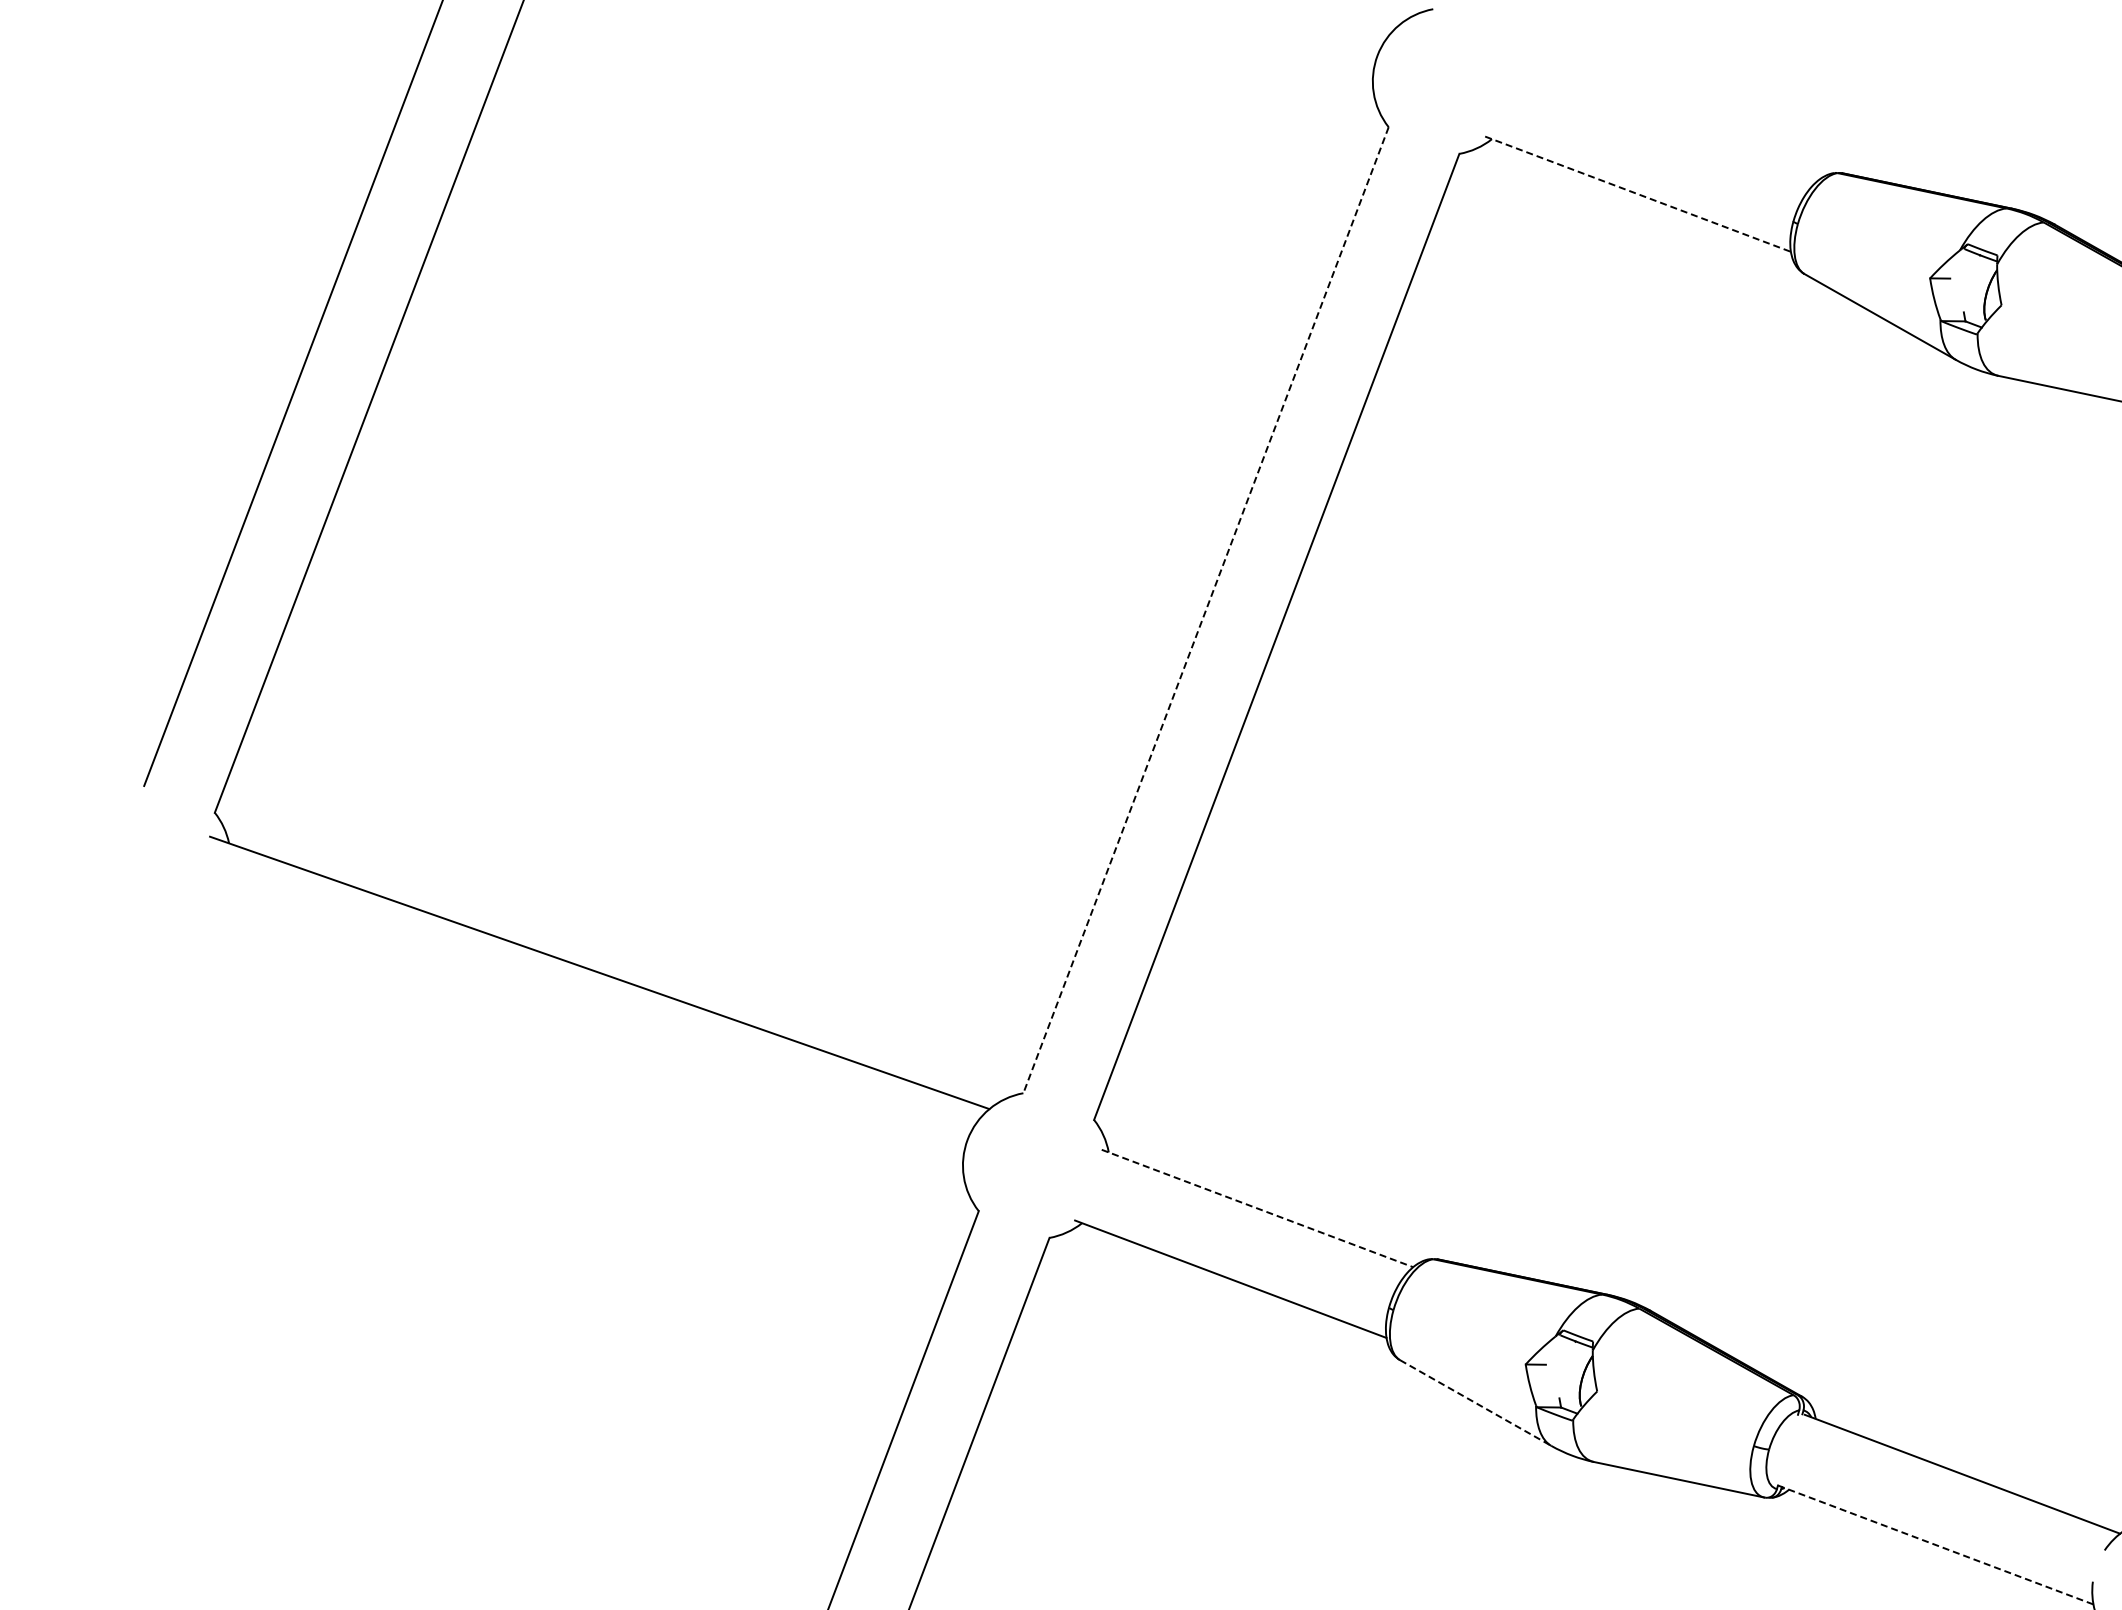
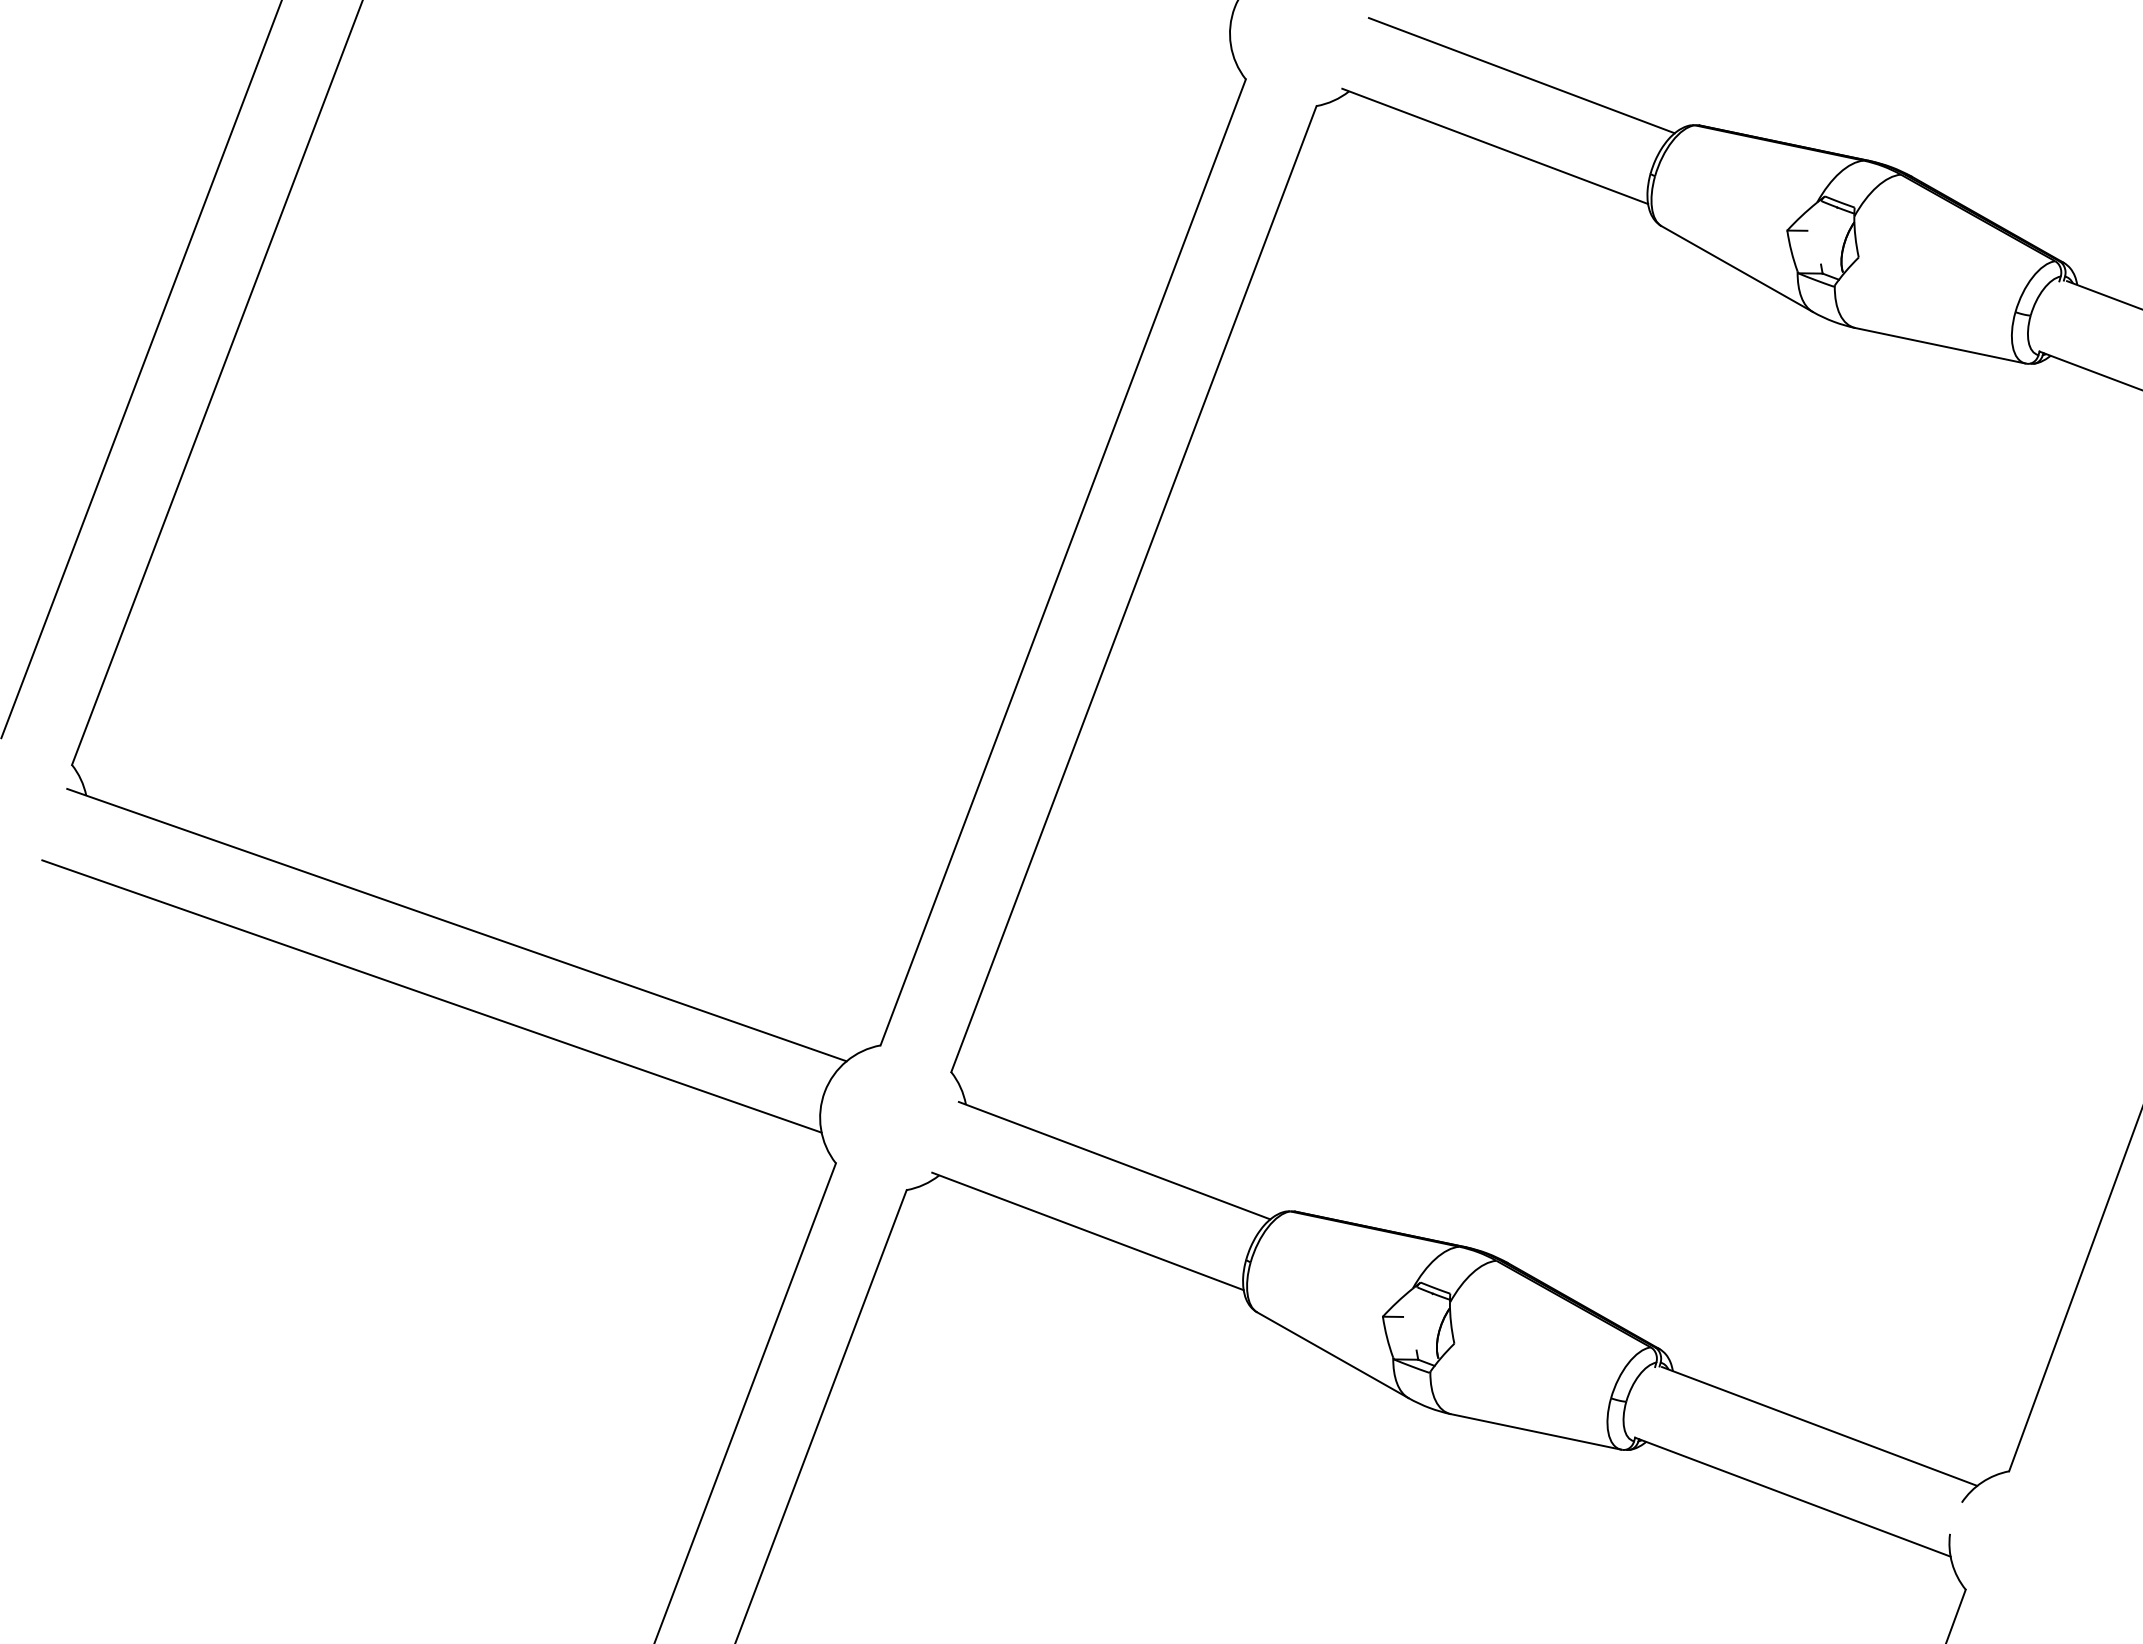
line: (1664, 123) -> (1521, 75), added
line: (1638, 194) -> (1495, 146), dashed -> solid
line: (1206, 610) -> (1063, 562), dashed -> solid
line: (574, 1044) -> (431, 996), added
line: (1258, 1208) -> (1115, 1160), dashed -> solid
line: (1475, 1403) -> (1332, 1355), dashed -> solid
line: (1935, 1545) -> (1792, 1497), dashed -> solid

